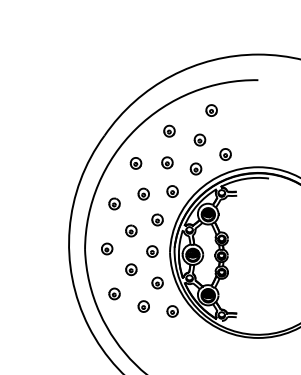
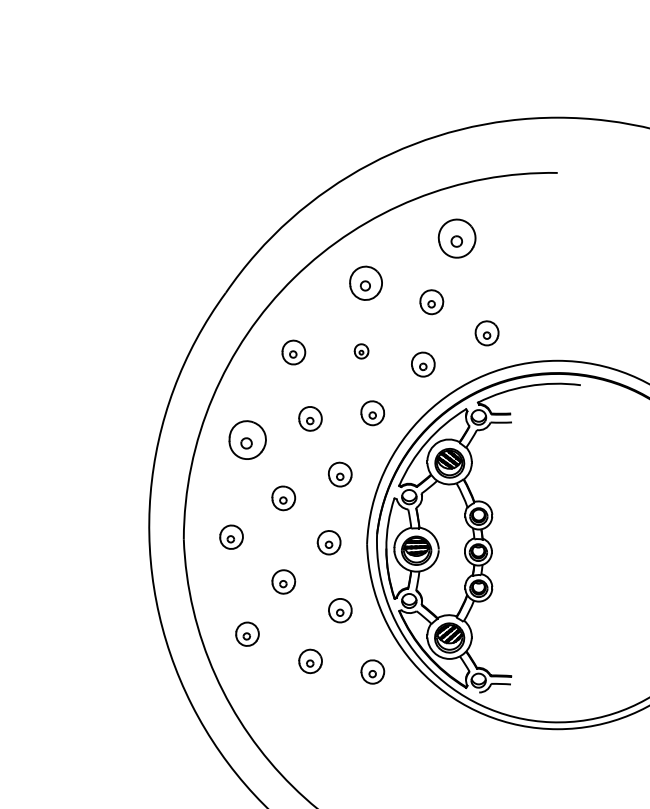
part: (211, 110) -> (456, 238), size x1.6
part: (169, 130) -> (365, 281), size x1.4
part: (167, 162) -> (361, 350), size x0.6
part: (114, 203) -> (247, 439), size x1.6

